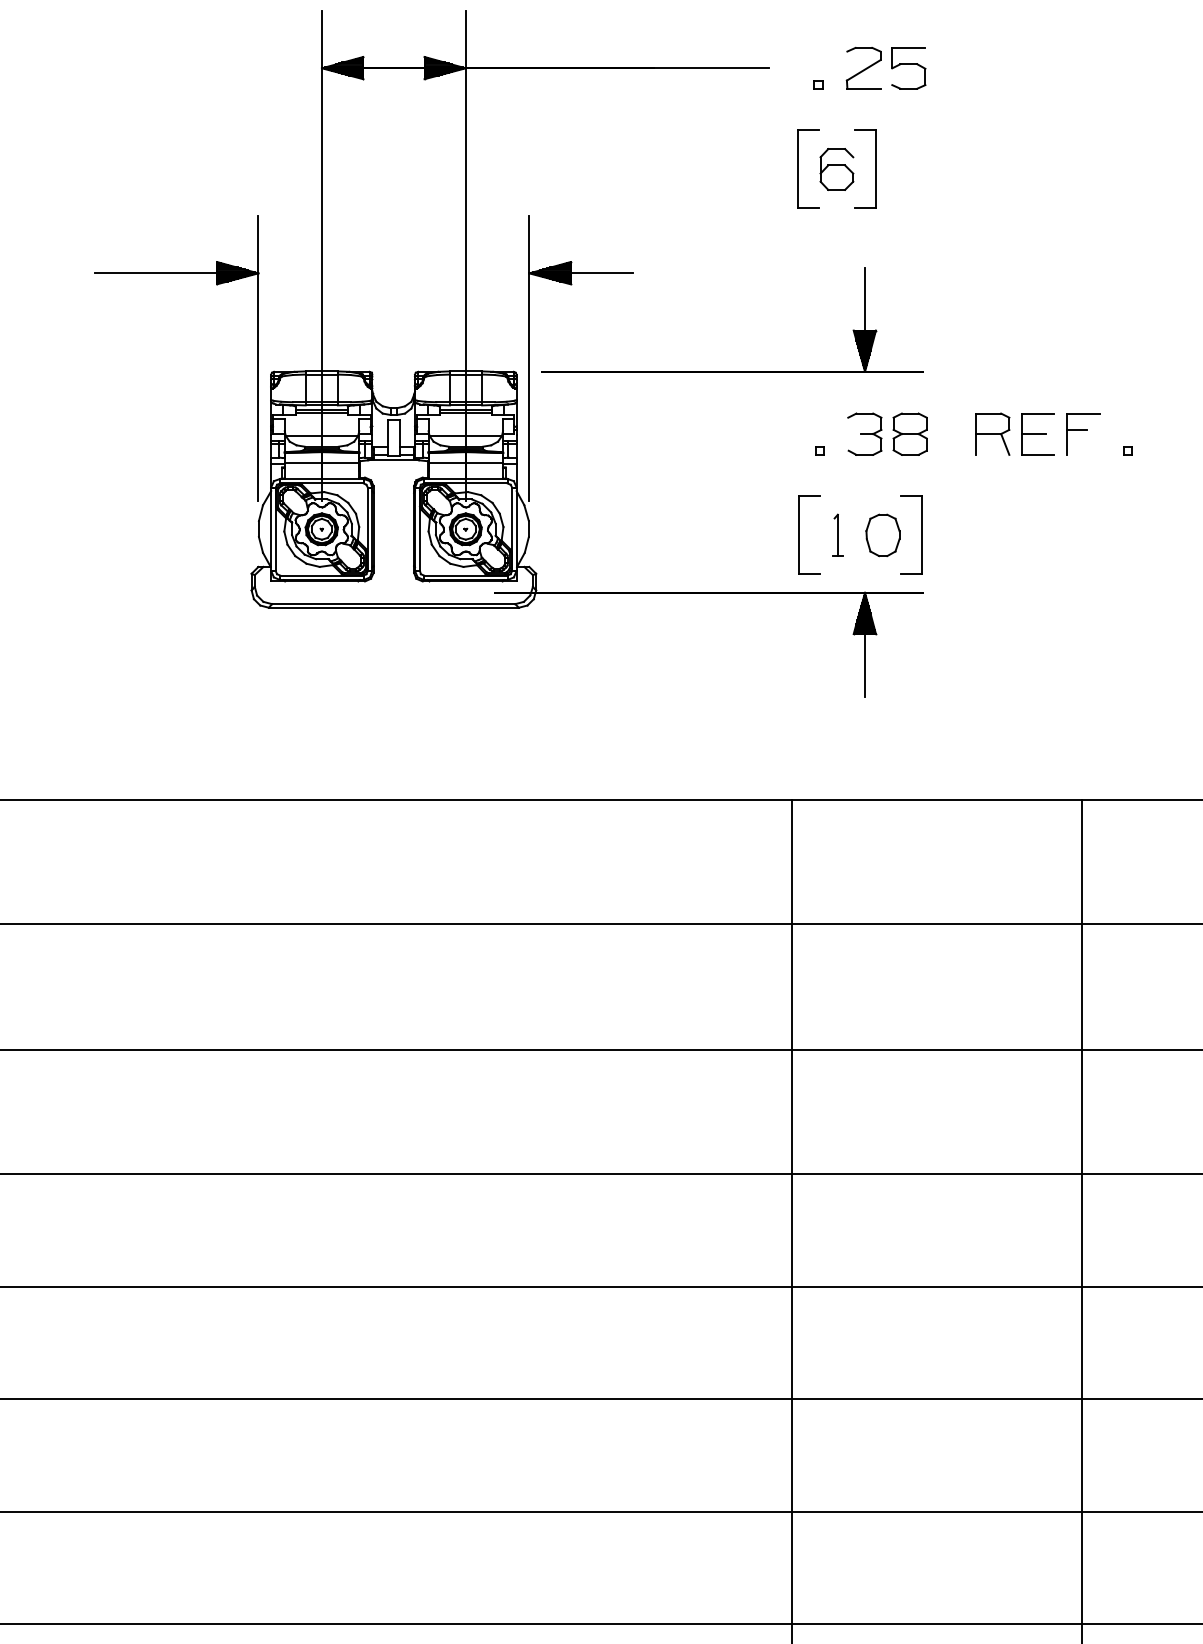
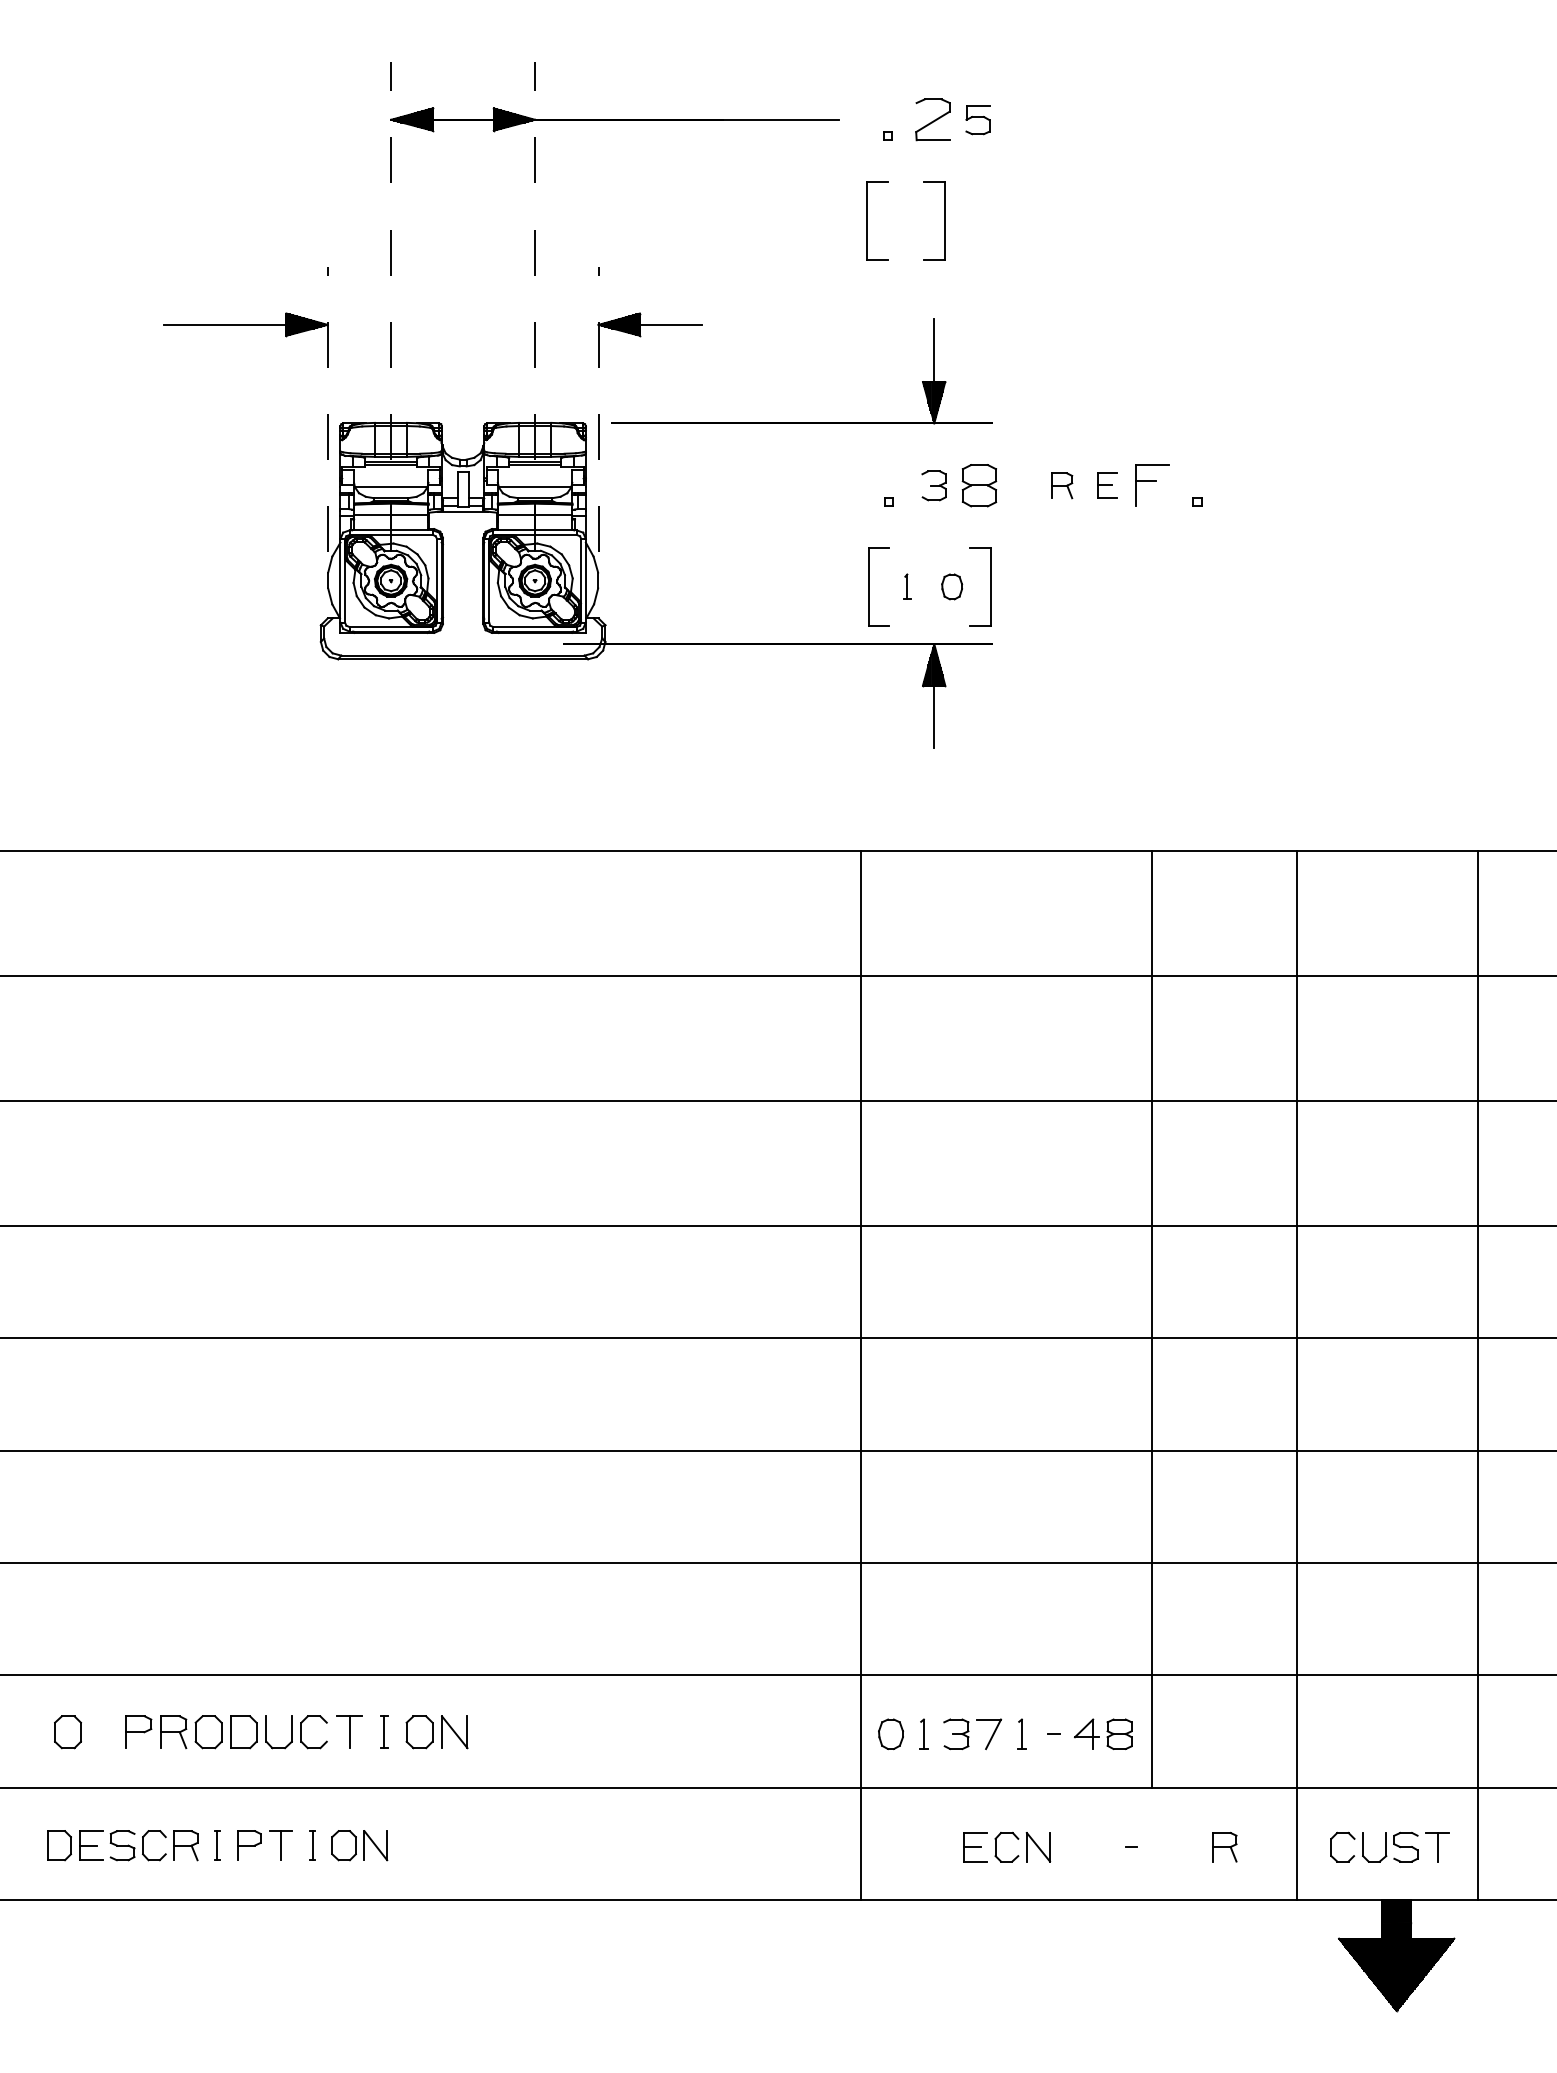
part: (908, 68) -> (977, 119), size x0.7
part: (836, 169) -> (905, 220), removed
line: (322, 256) -> (391, 307), solid -> dashed
line: (466, 256) -> (535, 307), solid -> dashed
line: (258, 358) -> (327, 409), solid -> dashed
line: (529, 358) -> (598, 409), solid -> dashed
part: (864, 434) -> (933, 485), size x0.7
part: (993, 434) -> (1062, 485), size x0.6
part: (1038, 434) -> (1107, 485), size x0.6
part: (838, 535) -> (907, 586), size x0.6
part: (882, 535) -> (951, 586), size x0.6

